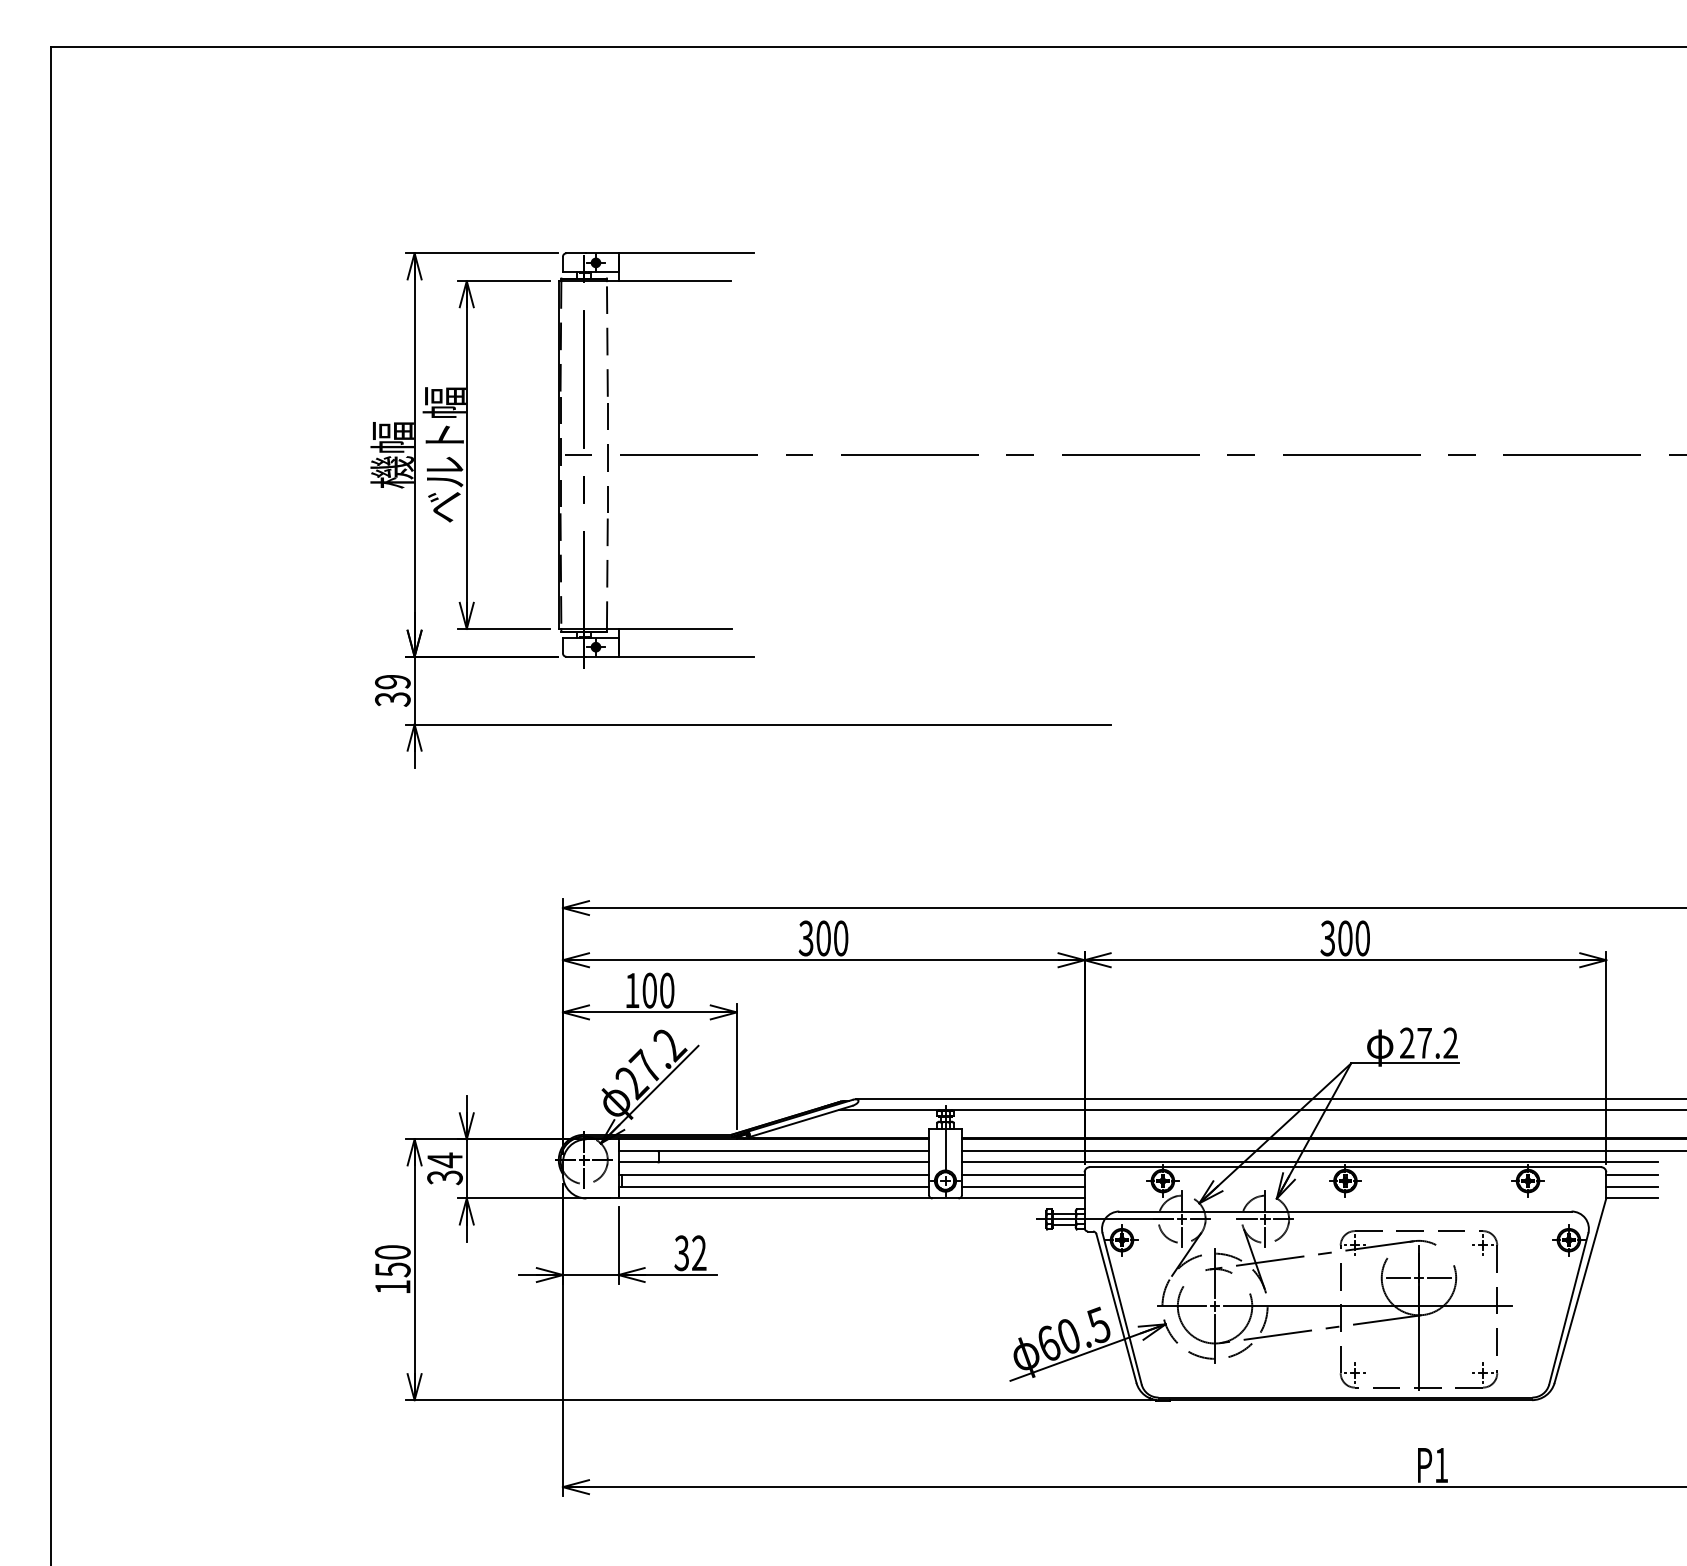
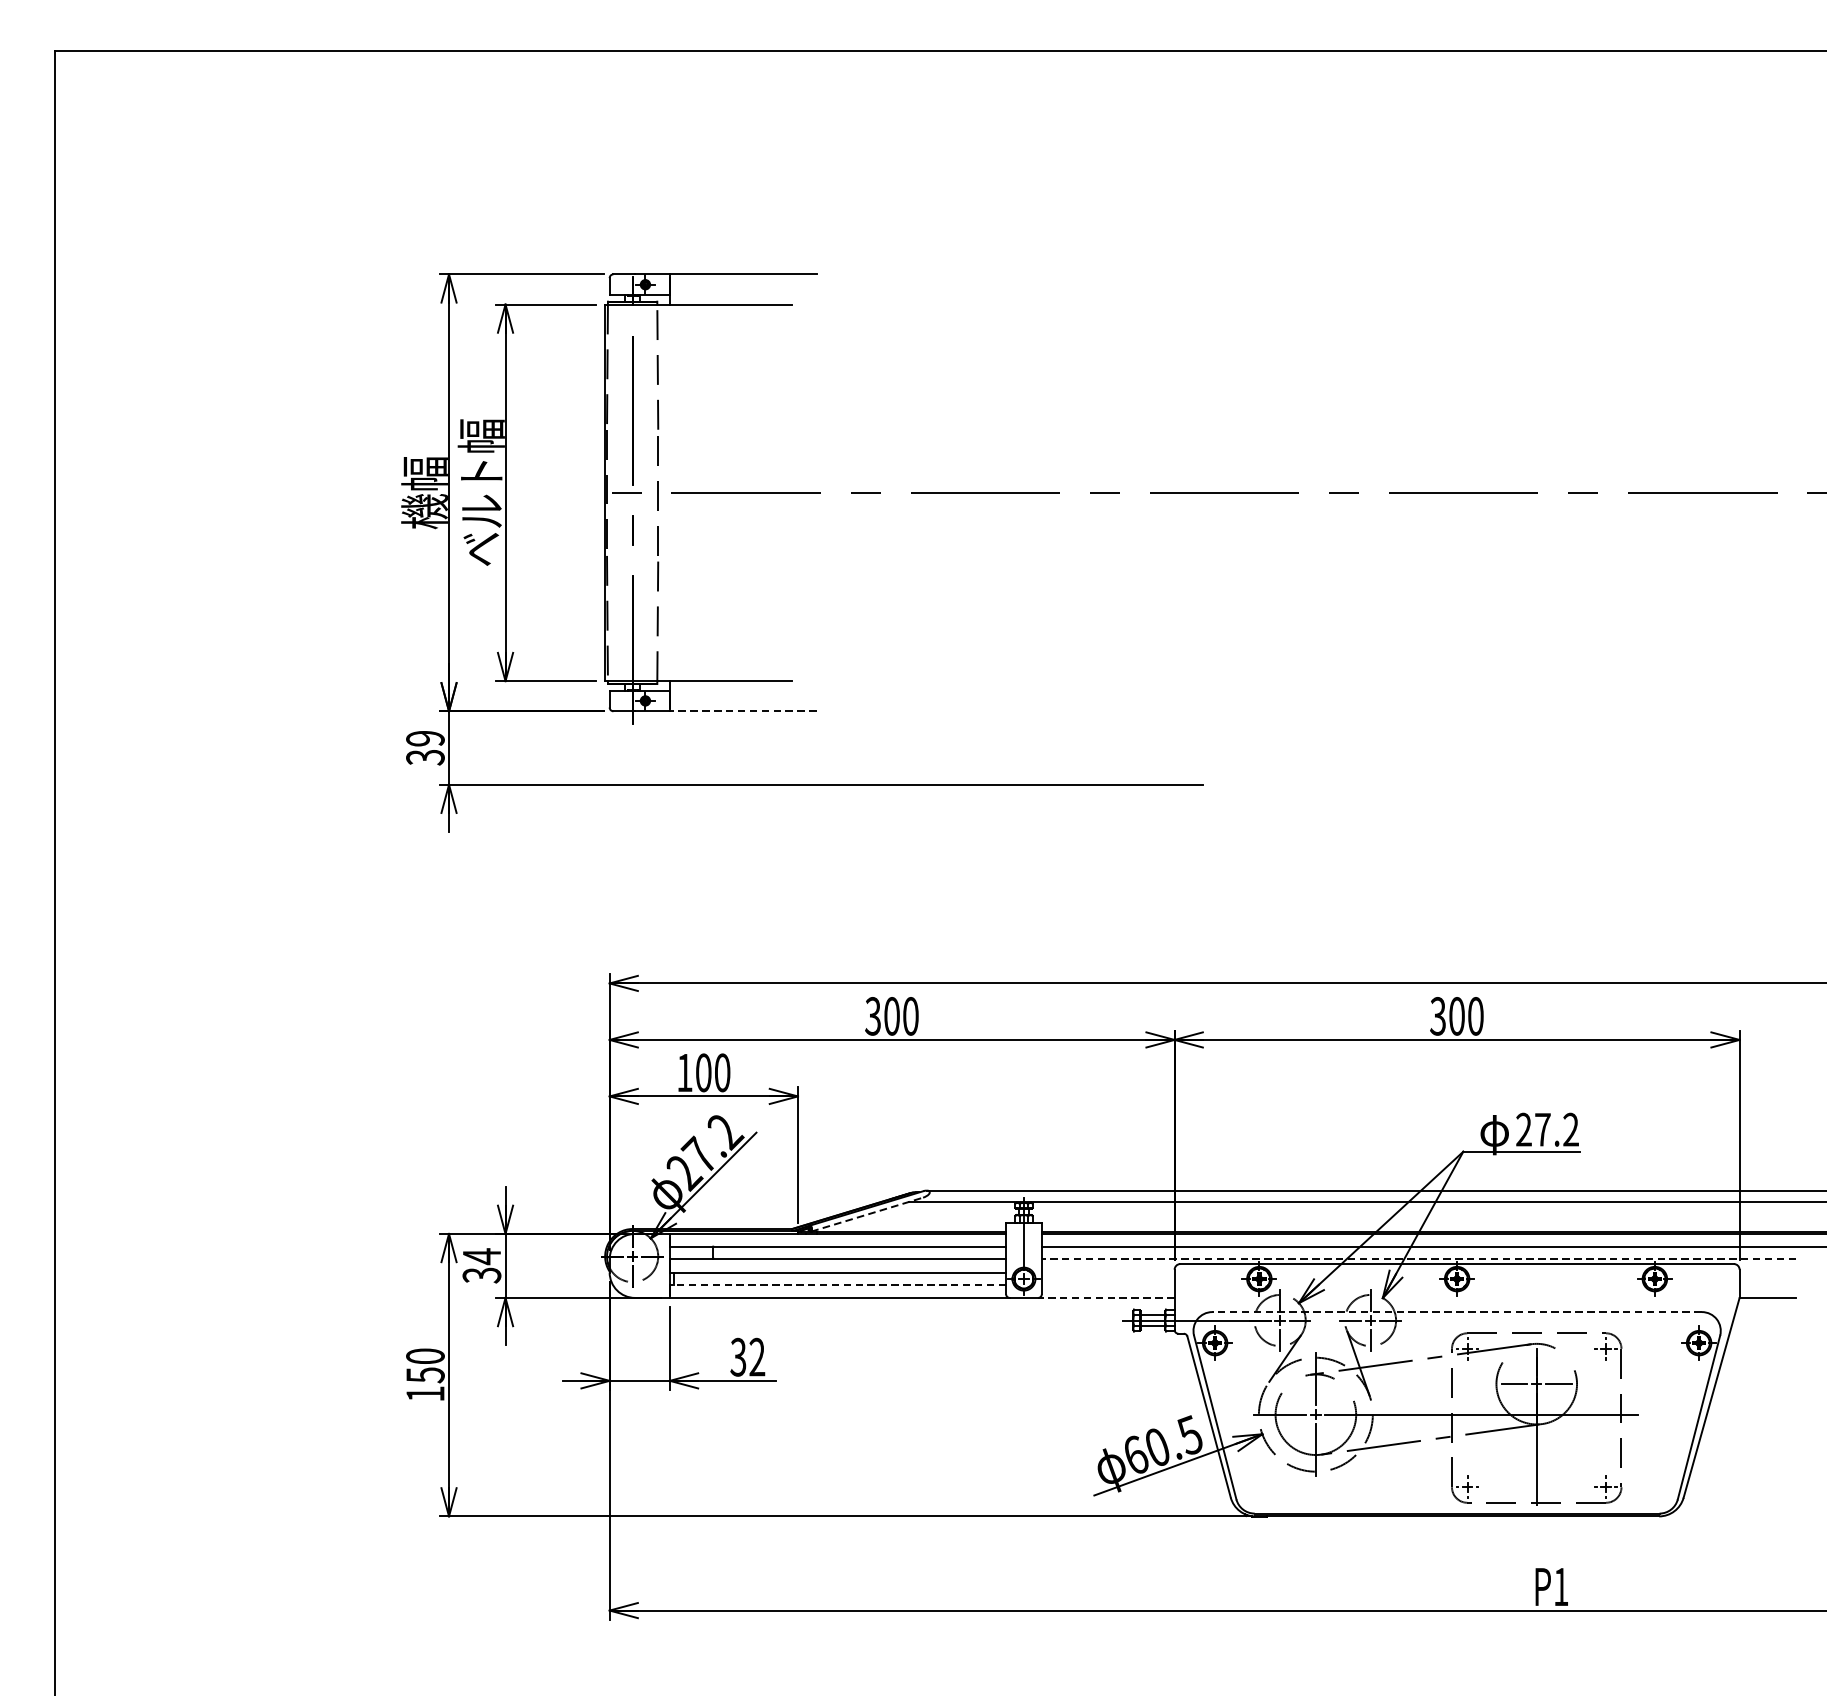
line: (686, 656) -> (743, 711), solid -> dashed
line: (801, 1121) -> (868, 1214), solid -> dashed
line: (1309, 1162) -> (1418, 1258), solid -> dashed
line: (1023, 1175) -> (1108, 1273), removed
line: (1632, 1175) -> (1767, 1273), removed
line: (773, 1186) -> (837, 1284), solid -> dashed
line: (1023, 1186) -> (1108, 1284), removed
line: (1632, 1186) -> (1767, 1284), removed
line: (1021, 1198) -> (1106, 1297), solid -> dashed
line: (1344, 1211) -> (1456, 1312), solid -> dashed

